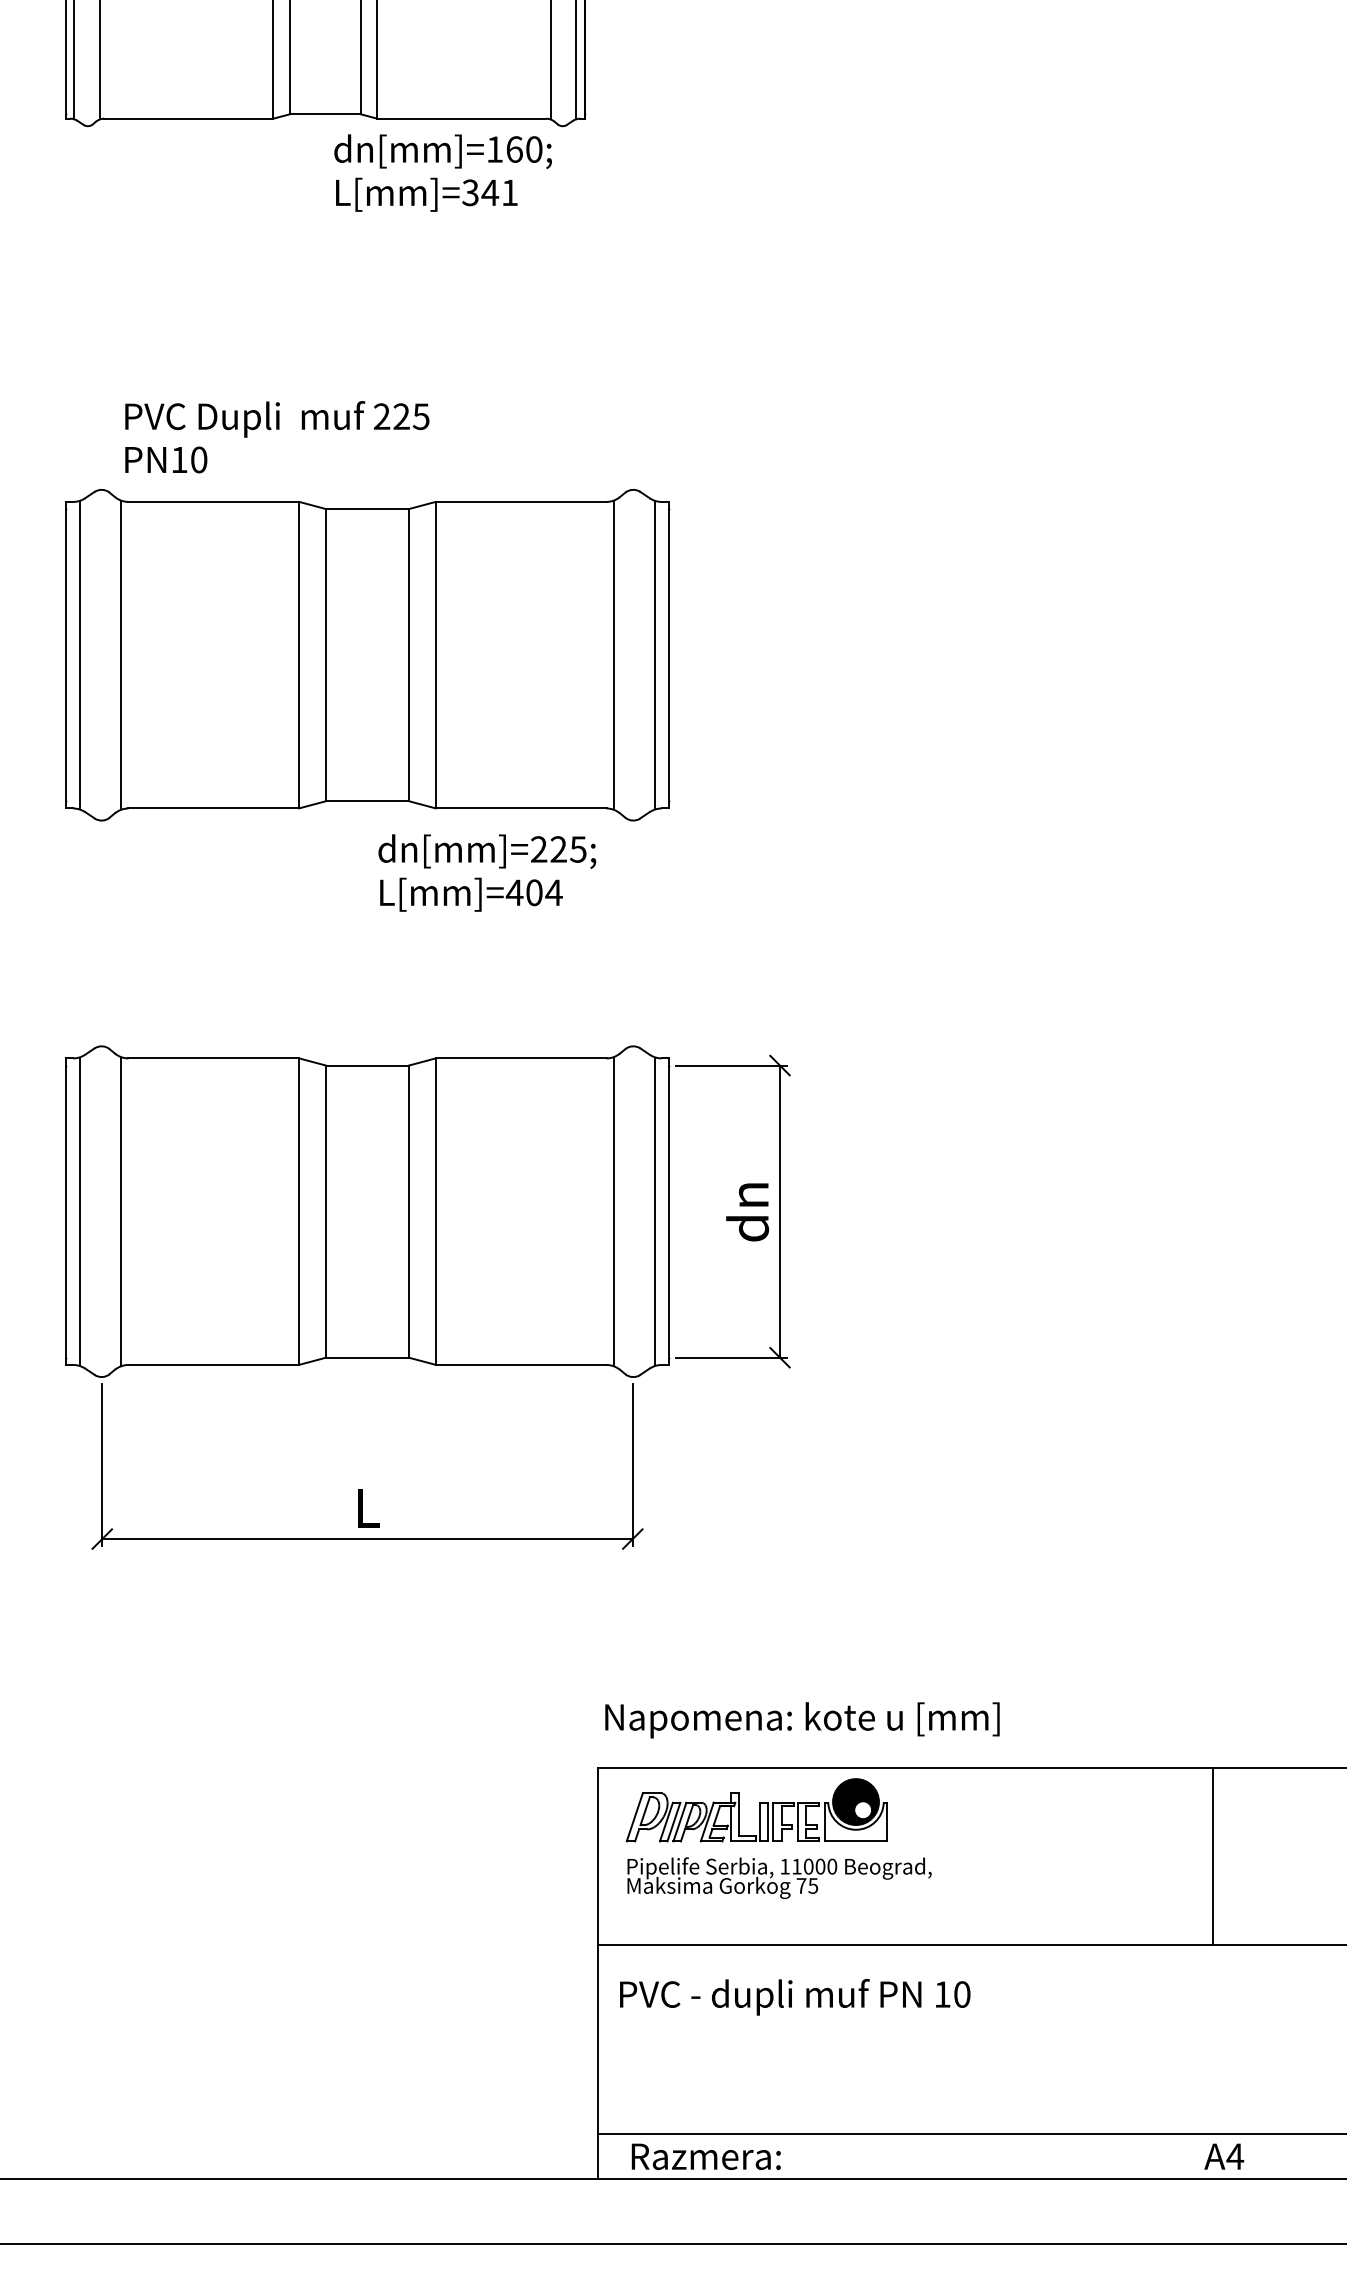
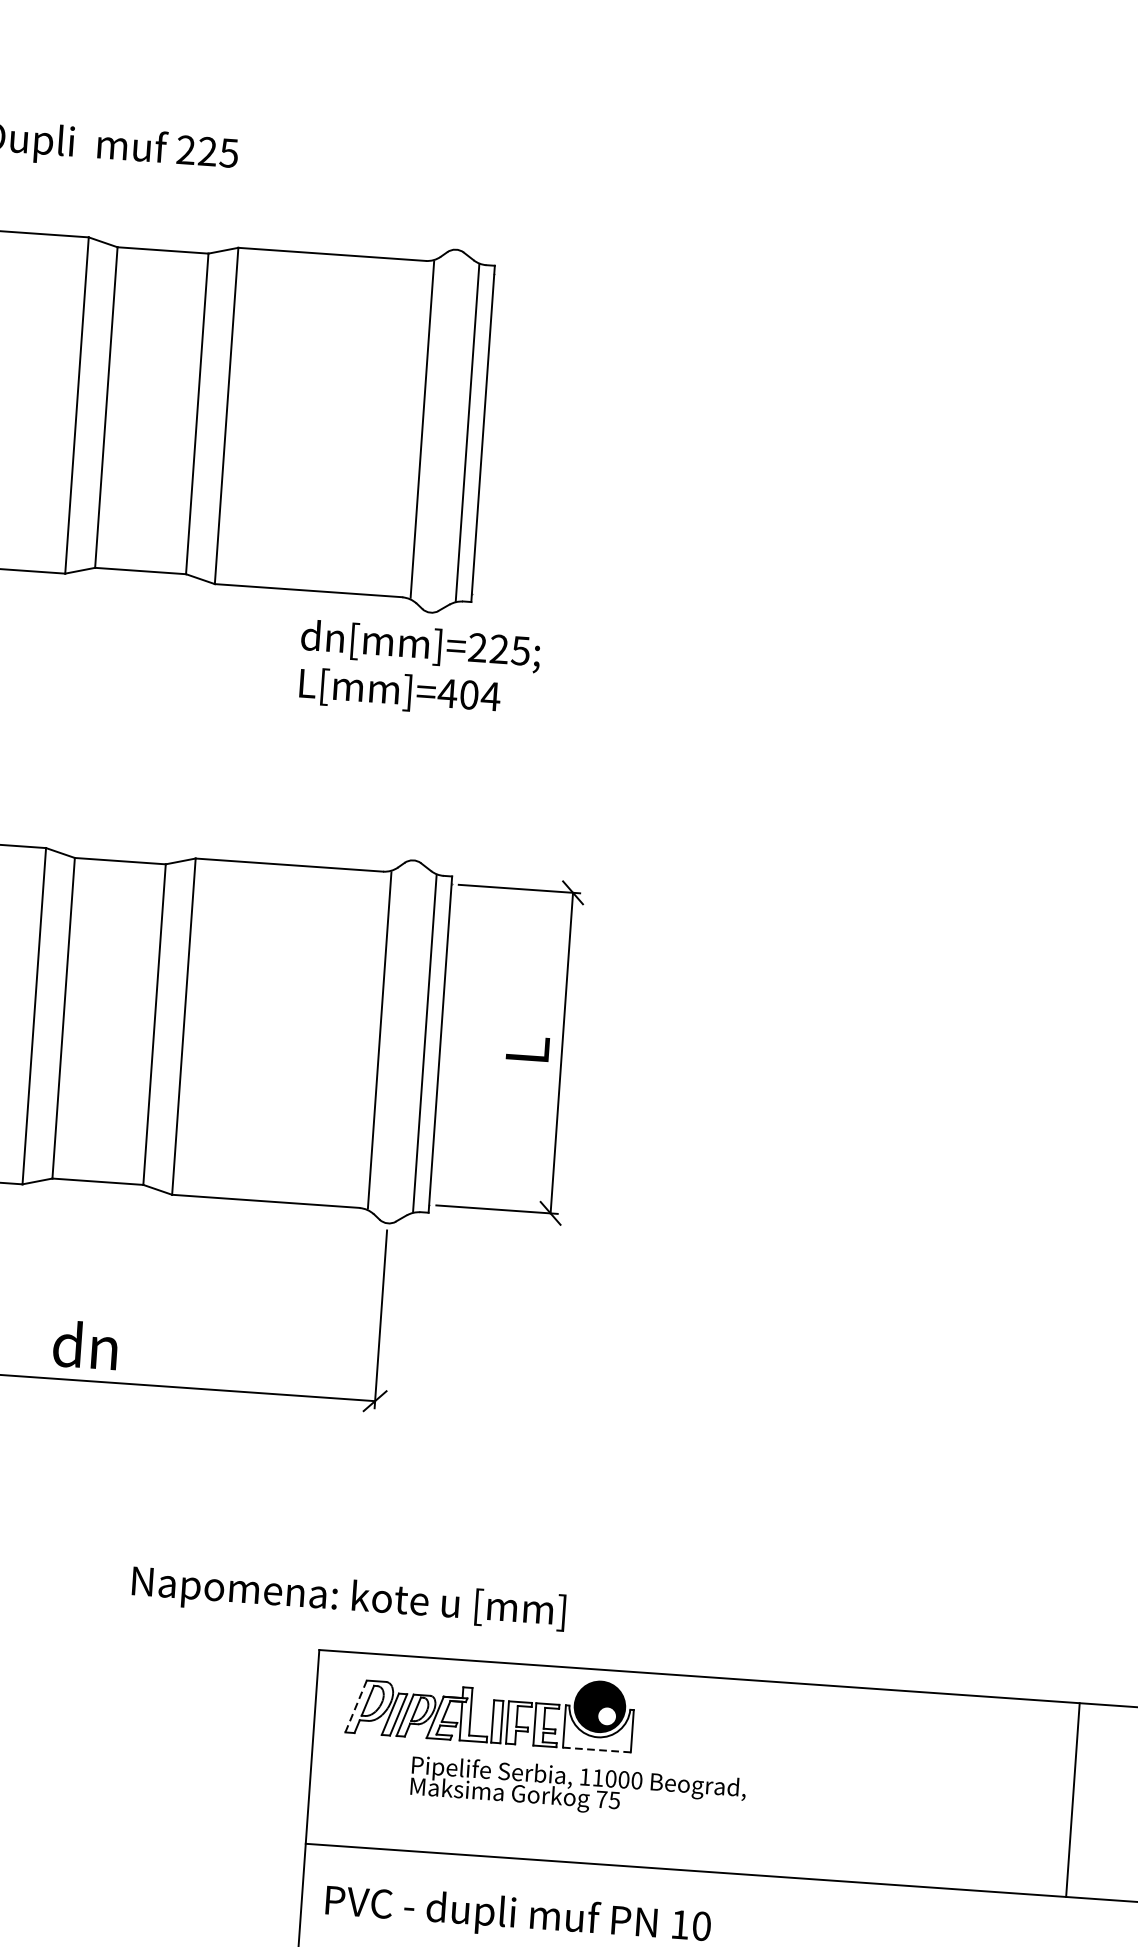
text: (487, 872) -> (419, 669), moved
text: (747, 1212) -> (526, 1051), dn -> L
text: (366, 1506) -> (85, 1344), L -> dn
text: (802, 1720) -> (348, 1599), moved
line: (635, 1816) -> (356, 1705), solid -> dashed
line: (856, 1841) -> (597, 1750), solid -> dashed
line: (1212, 1856) -> (1072, 1799), moved
text: (779, 1877) -> (578, 1788), moved

